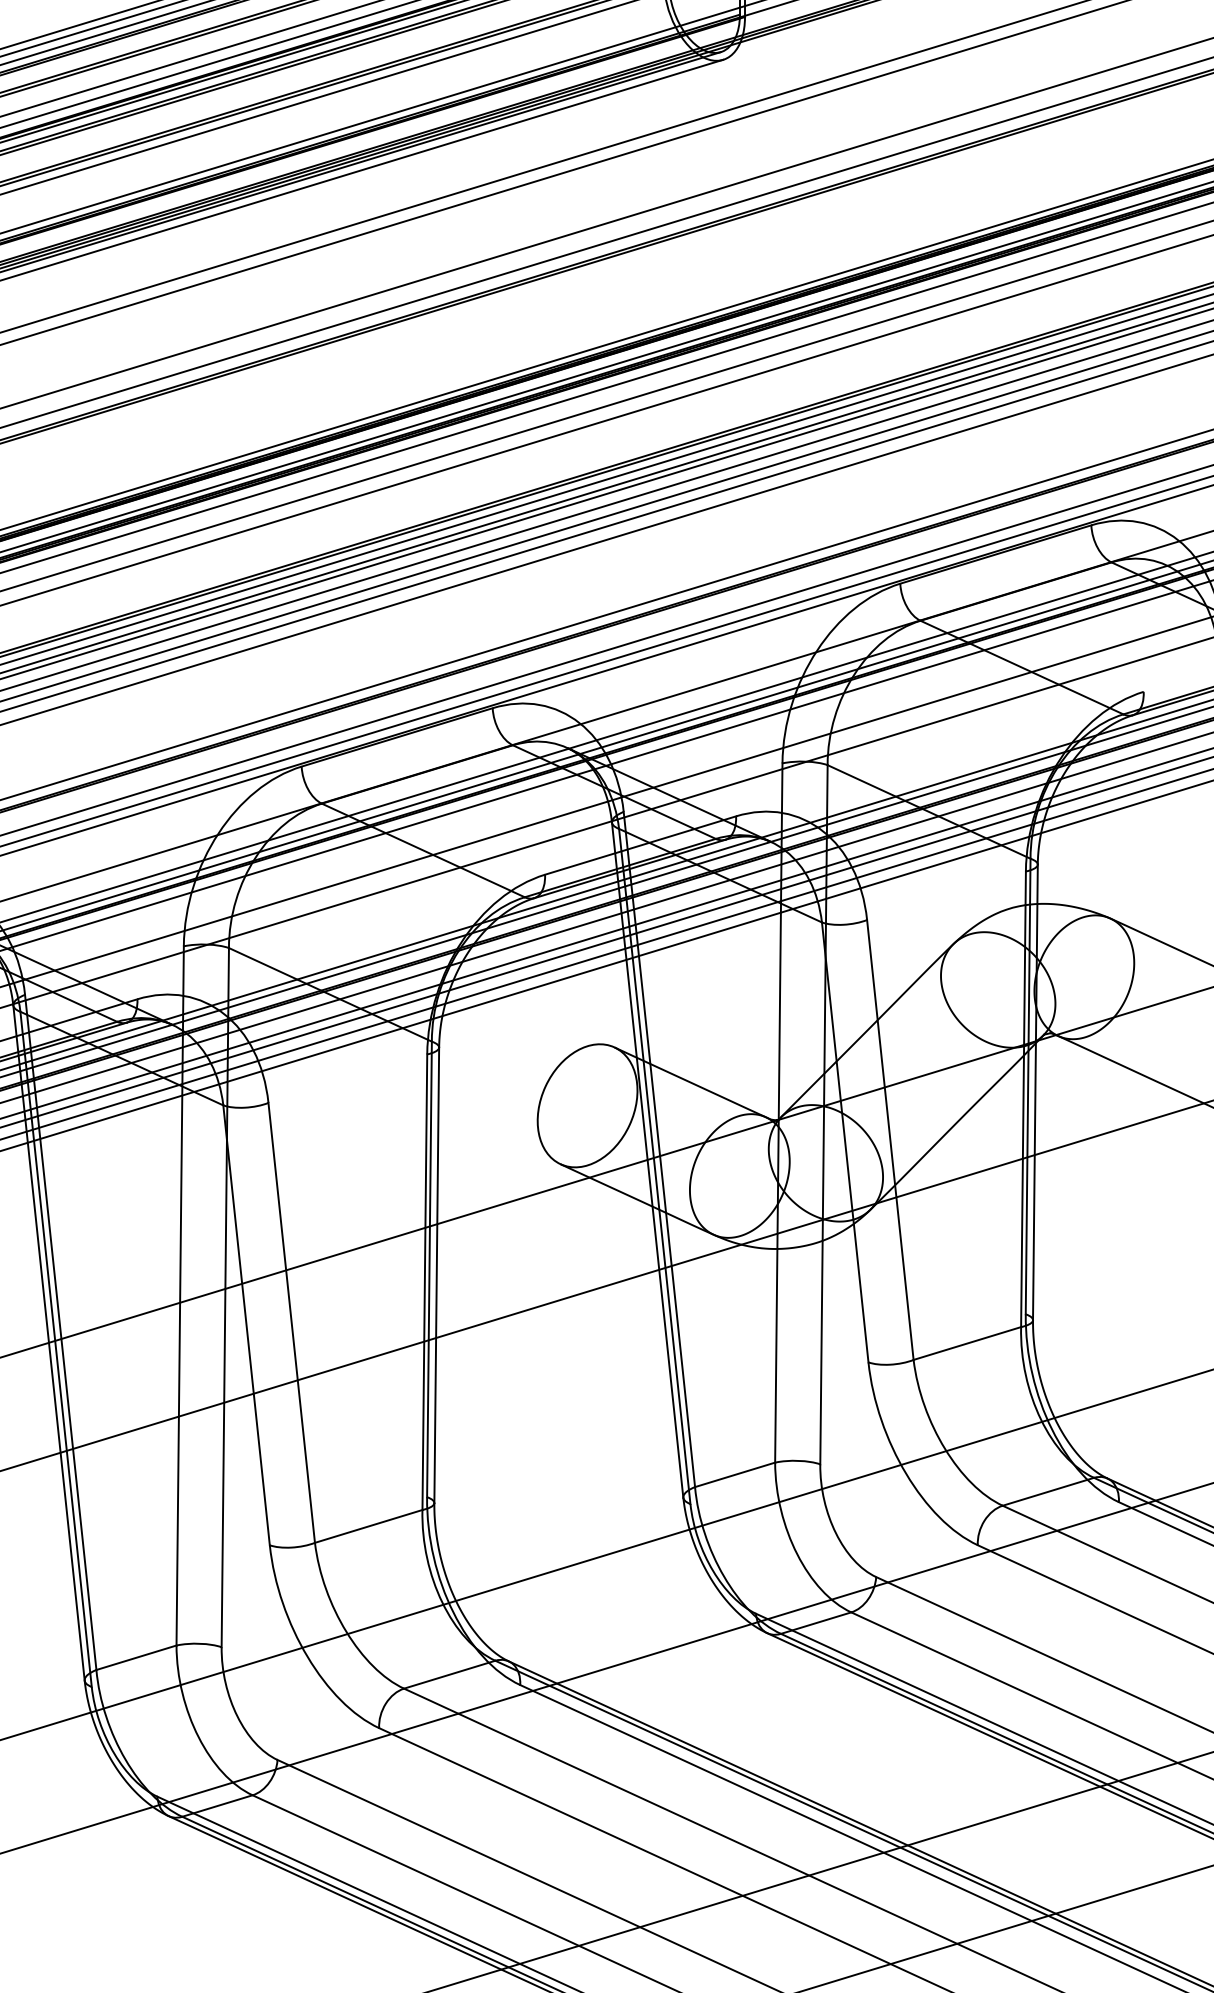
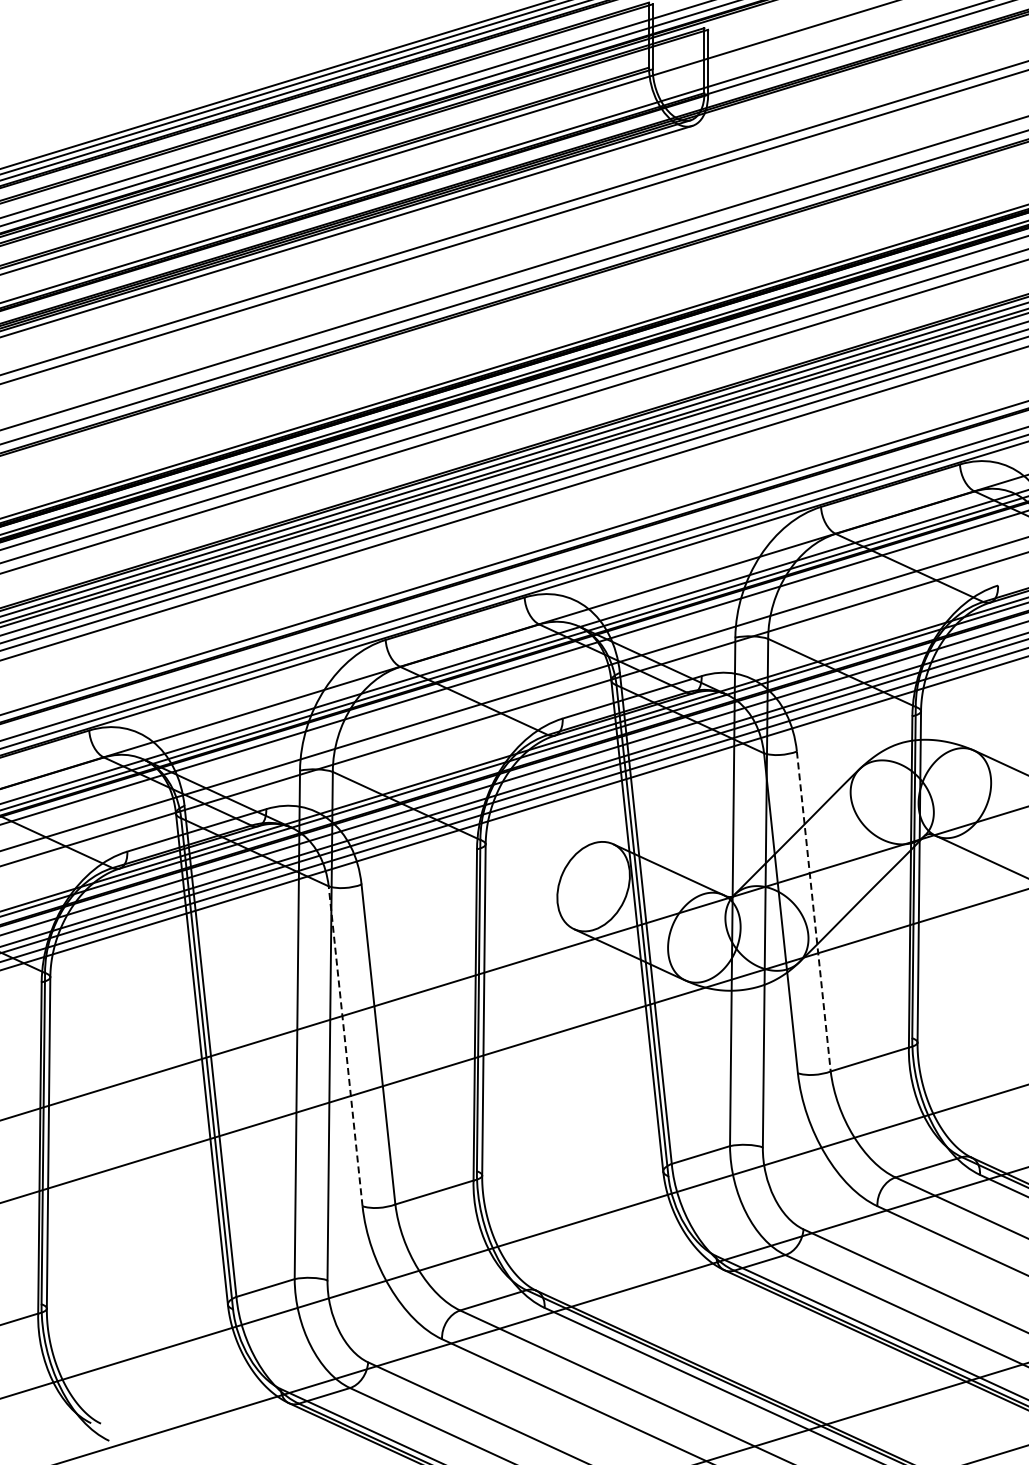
line: (889, 1139) -> (813, 911), solid -> dashed
line: (246, 1325) -> (345, 1046), solid -> dashed

